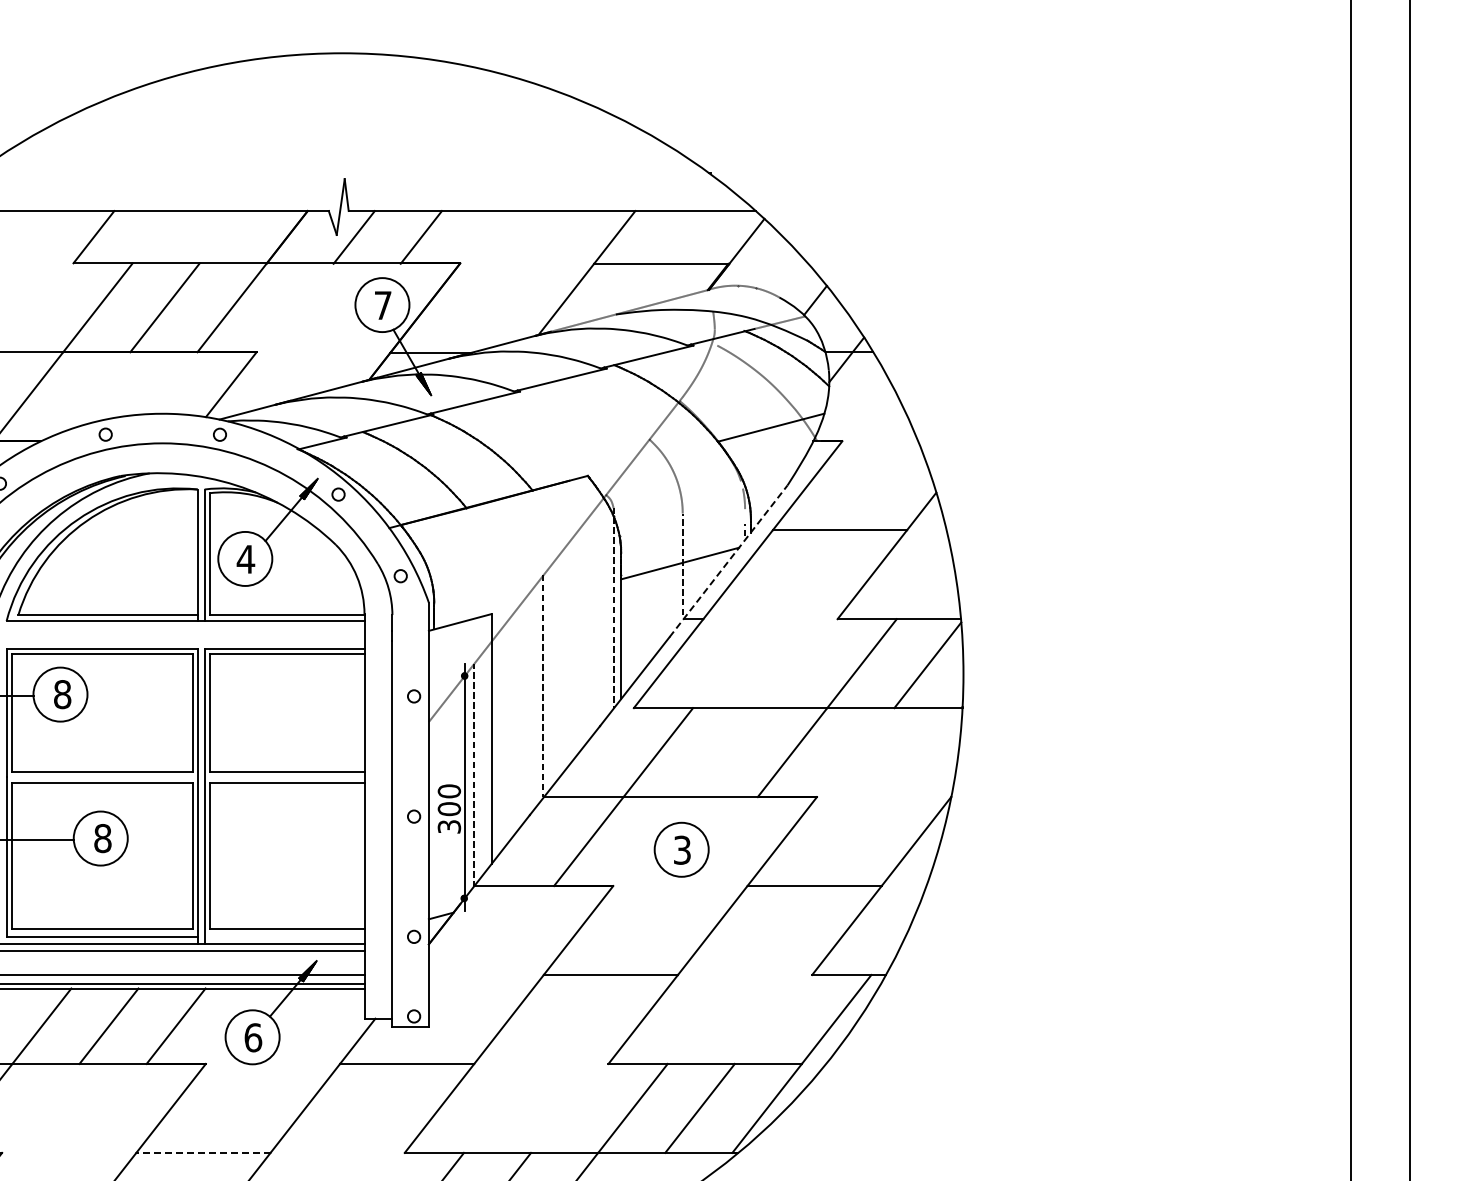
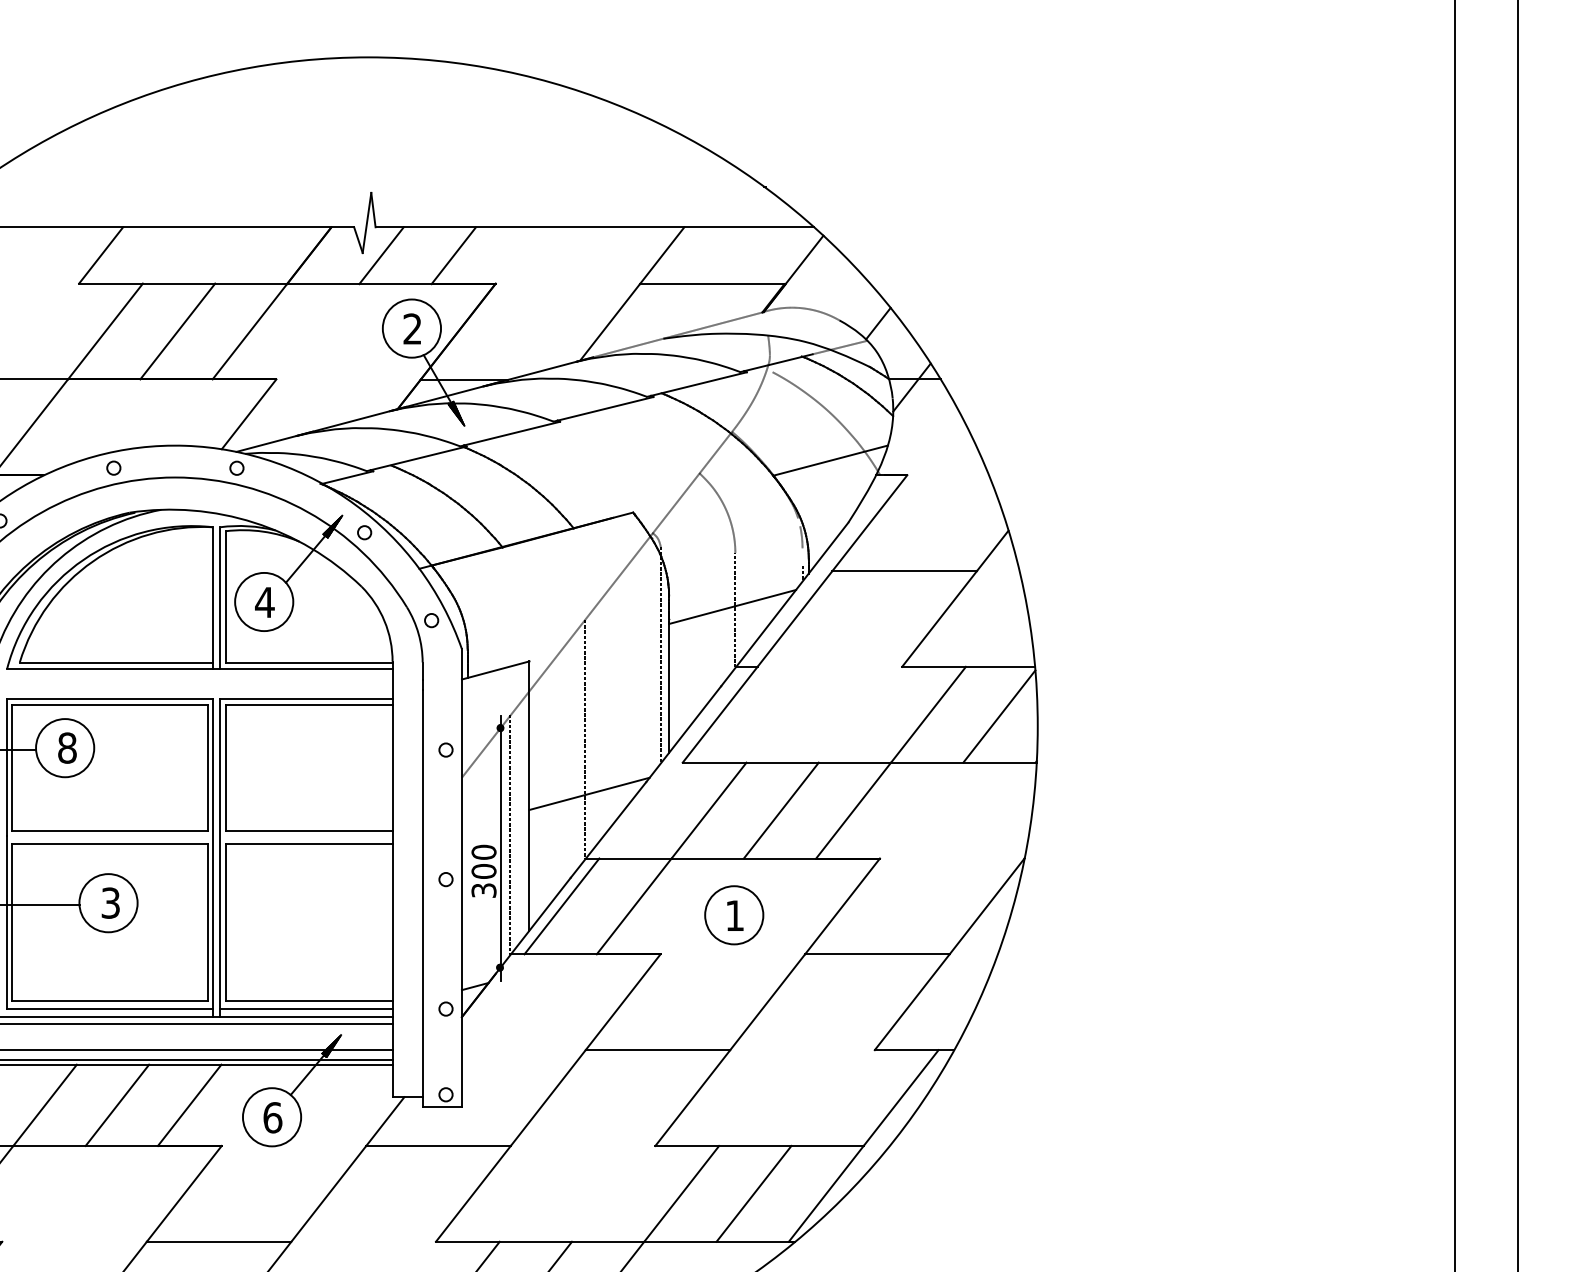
text: (382, 305) -> (411, 329), 7 -> 2
line: (728, 560) -> (784, 603), dashed -> solid
line: (547, 737) -> (589, 794), added
line: (725, 752) -> (781, 810), added
text: (102, 838) -> (110, 903), 8 -> 3
line: (521, 841) -> (561, 906), added
text: (682, 849) -> (735, 914), 3 -> 1
line: (284, 937) -> (306, 1009), added
line: (202, 1152) -> (218, 1241), dashed -> solid

